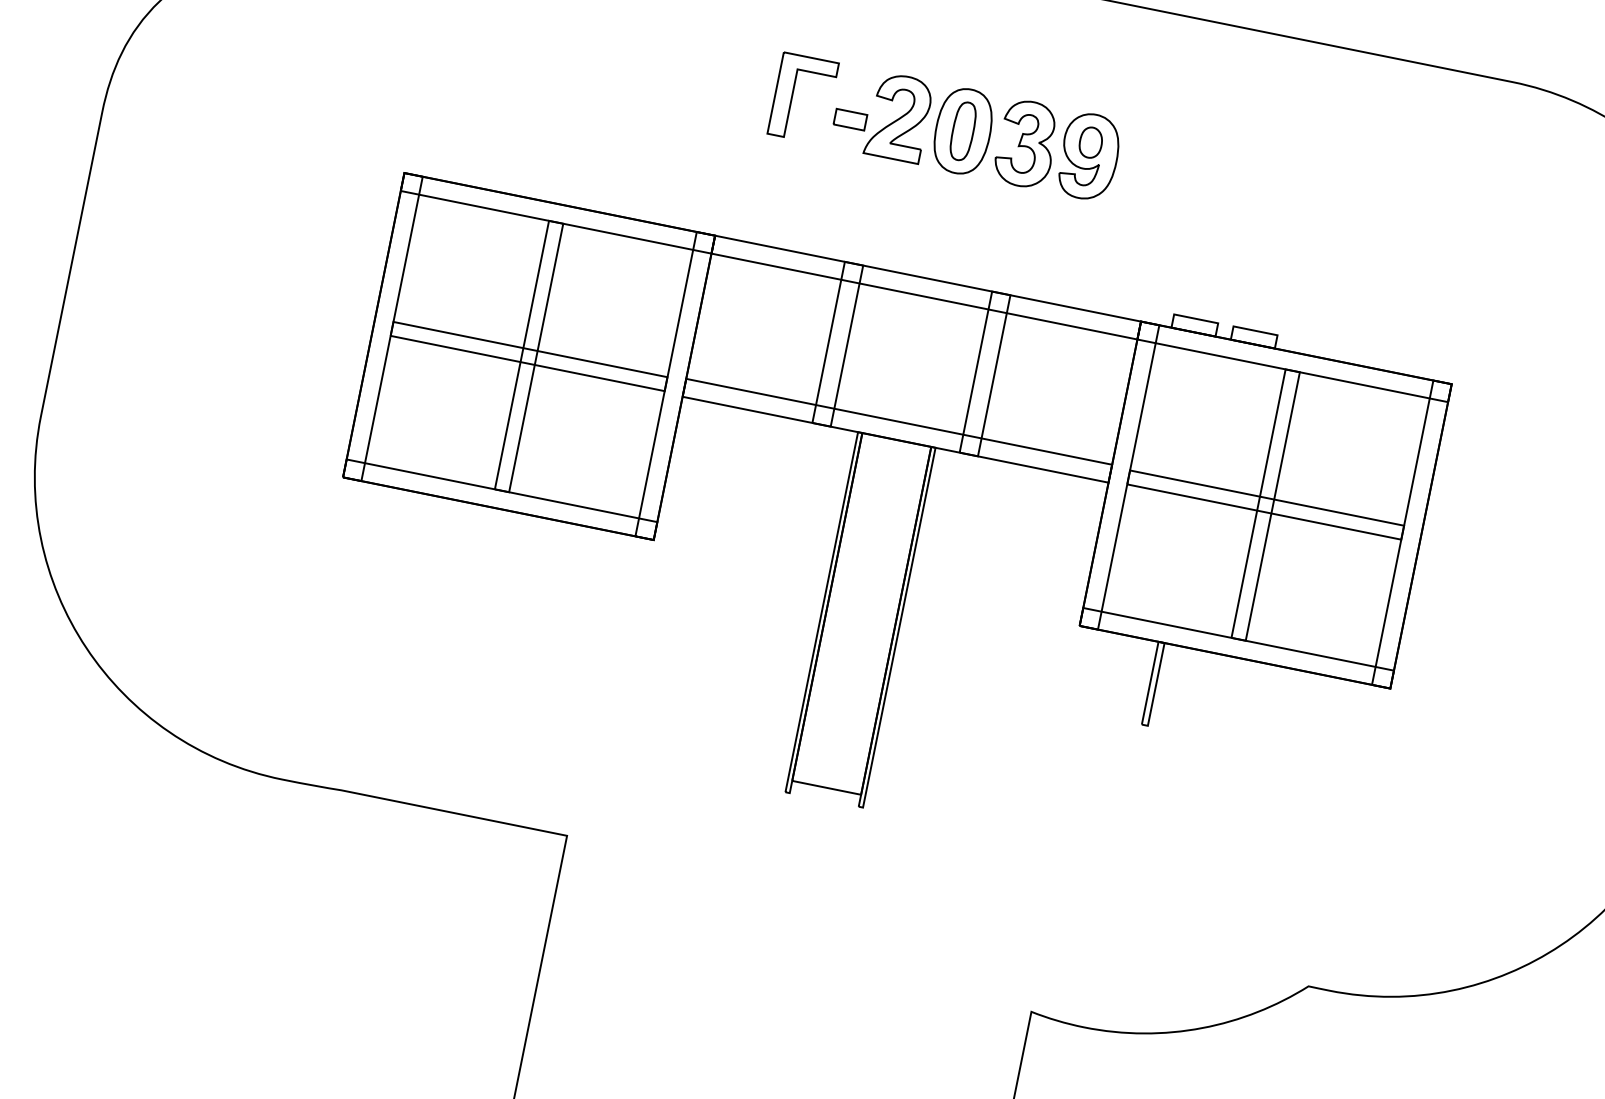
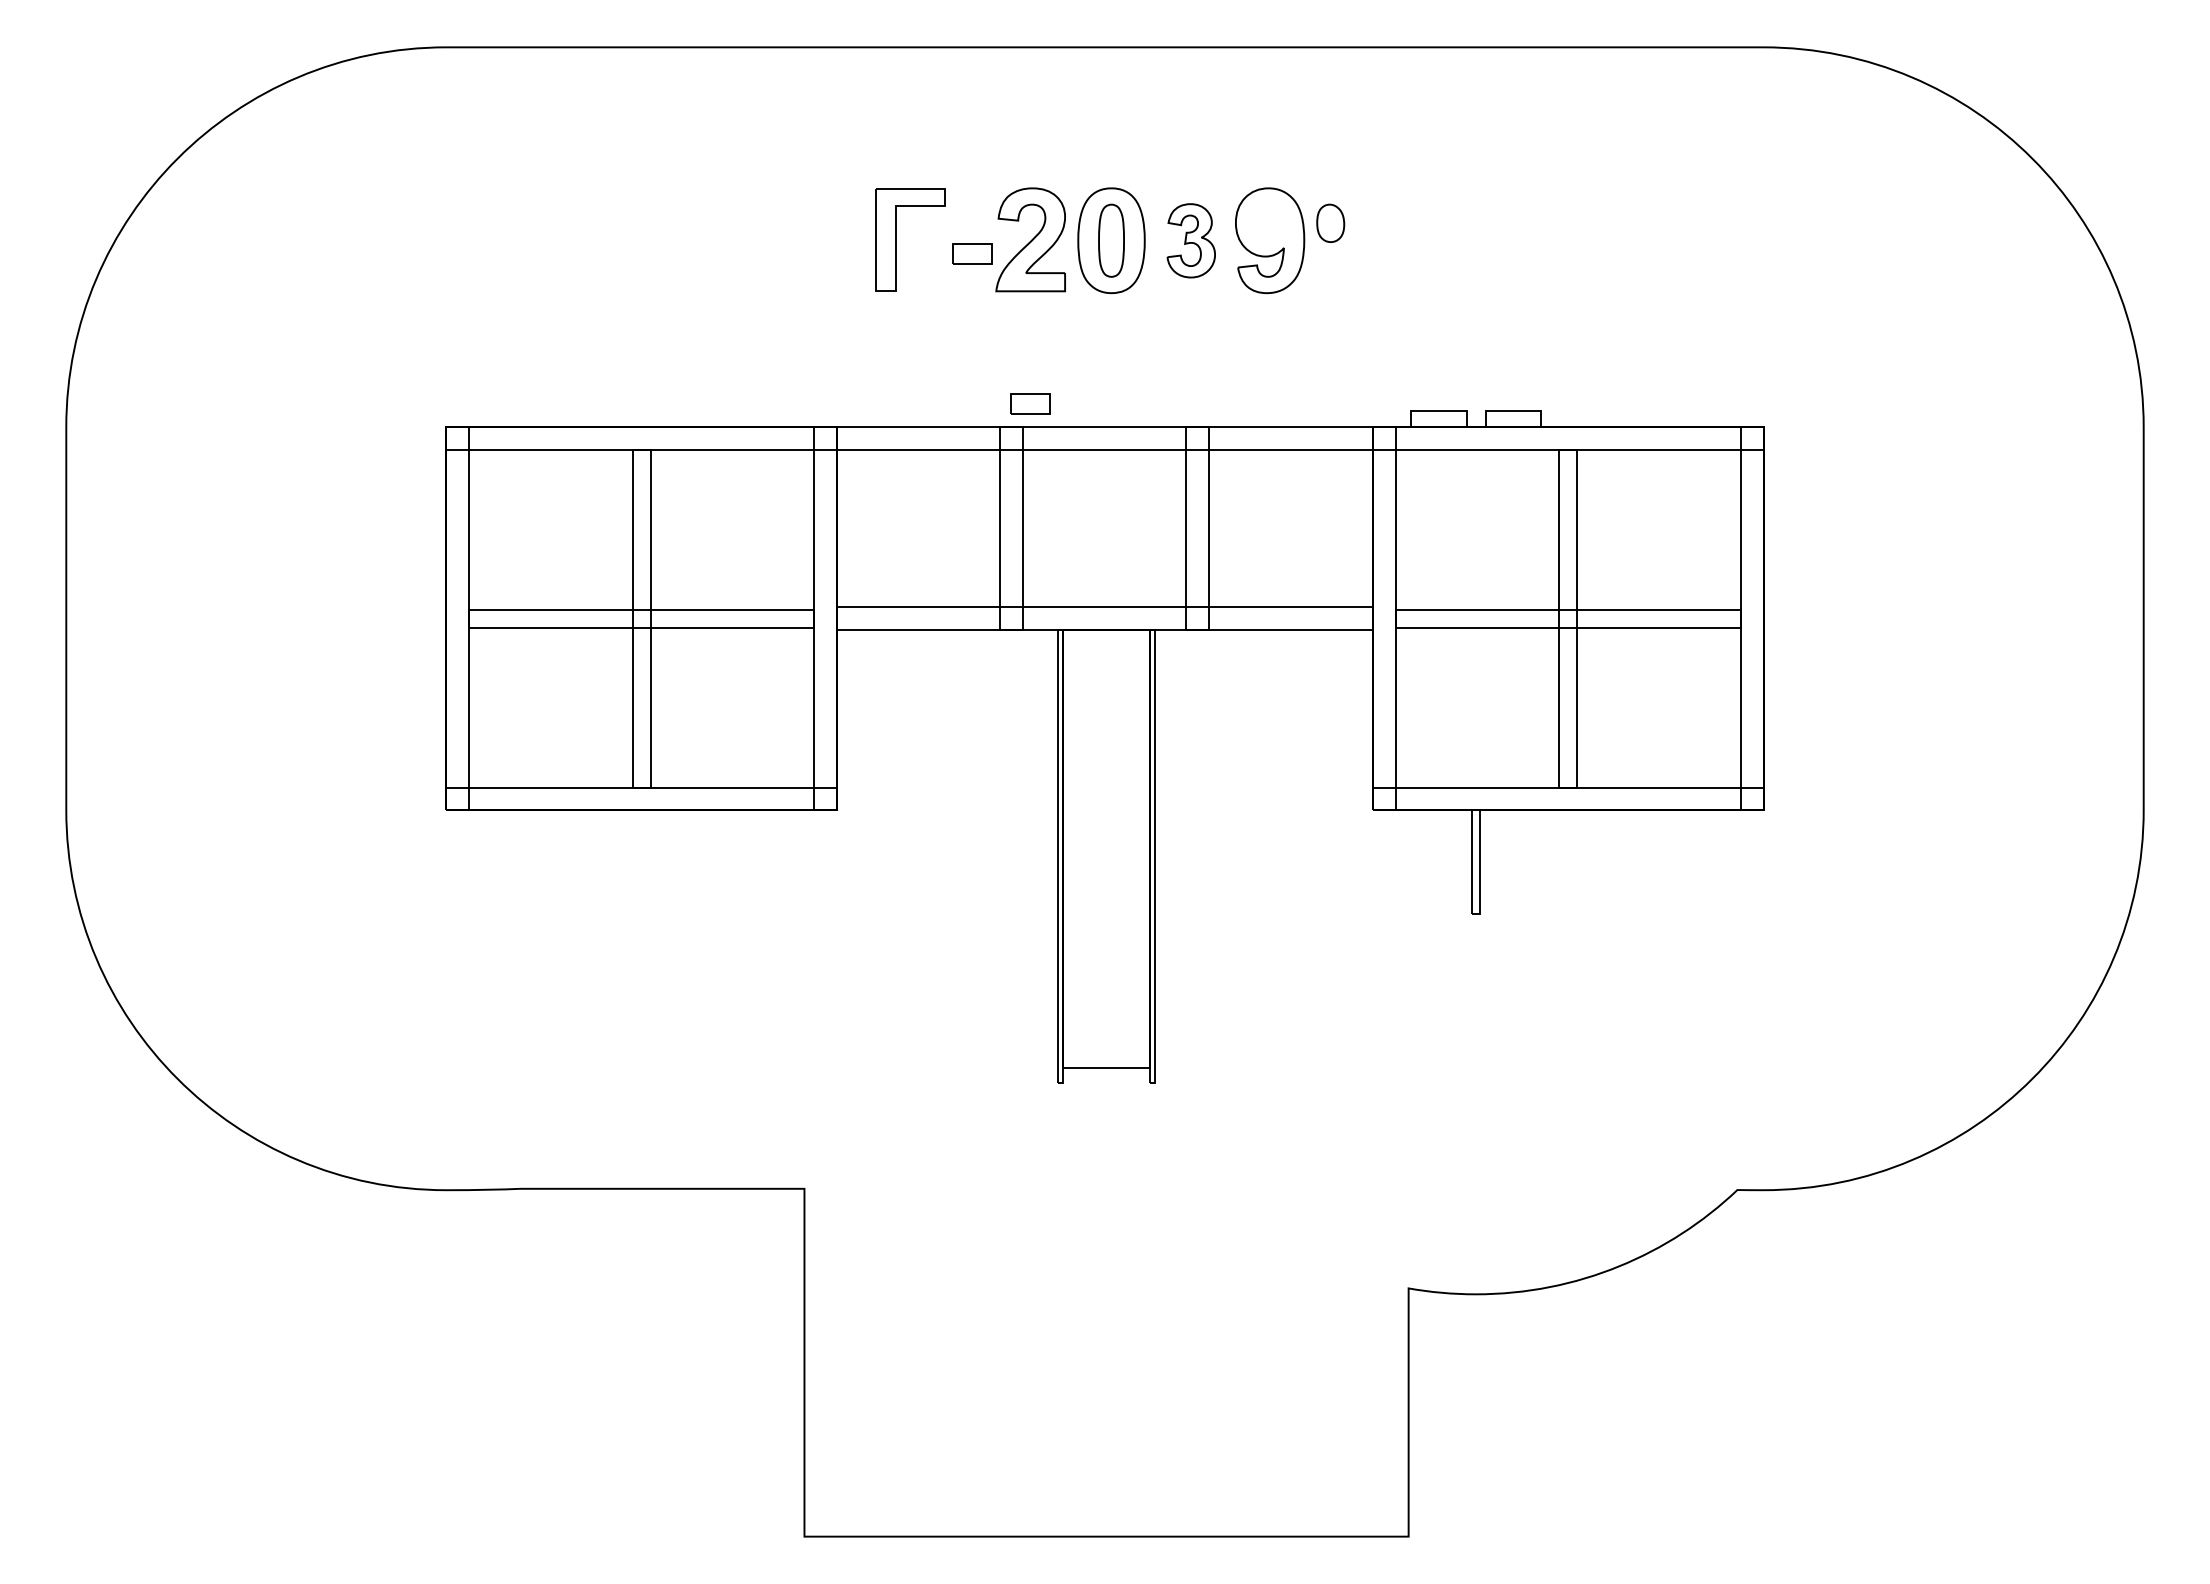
part: (1090, 141) -> (1330, 222), moved
part: (1026, 143) -> (1191, 240), size x0.7
part: (872, 247) -> (1030, 403), added

